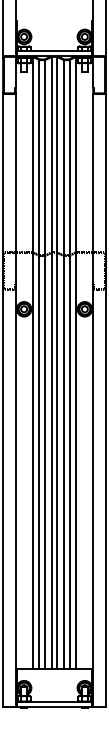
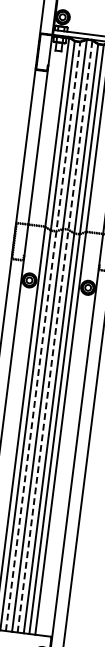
line: (57, 362) -> (55, 335), solid -> dashed
line: (45, 364) -> (43, 336), solid -> dashed

